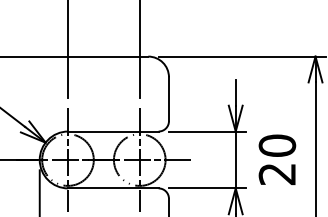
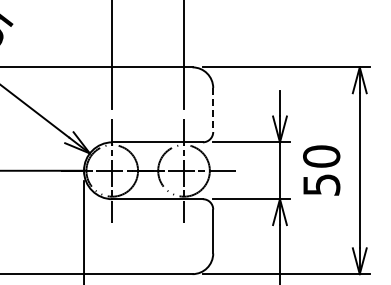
line: (169, 99) -> (213, 110), solid -> dashed
text: (277, 173) -> (321, 184), 20 -> 50

